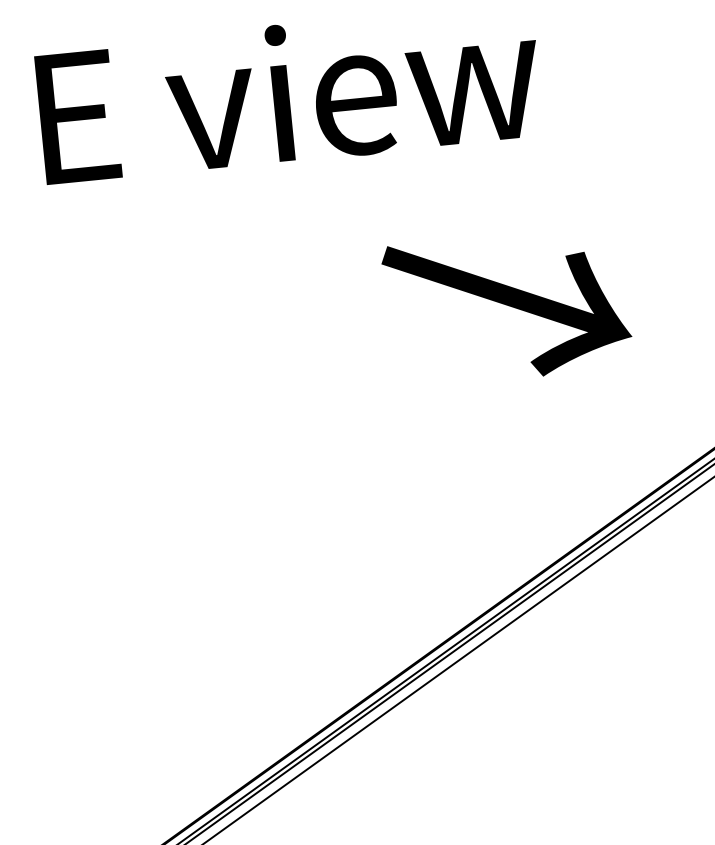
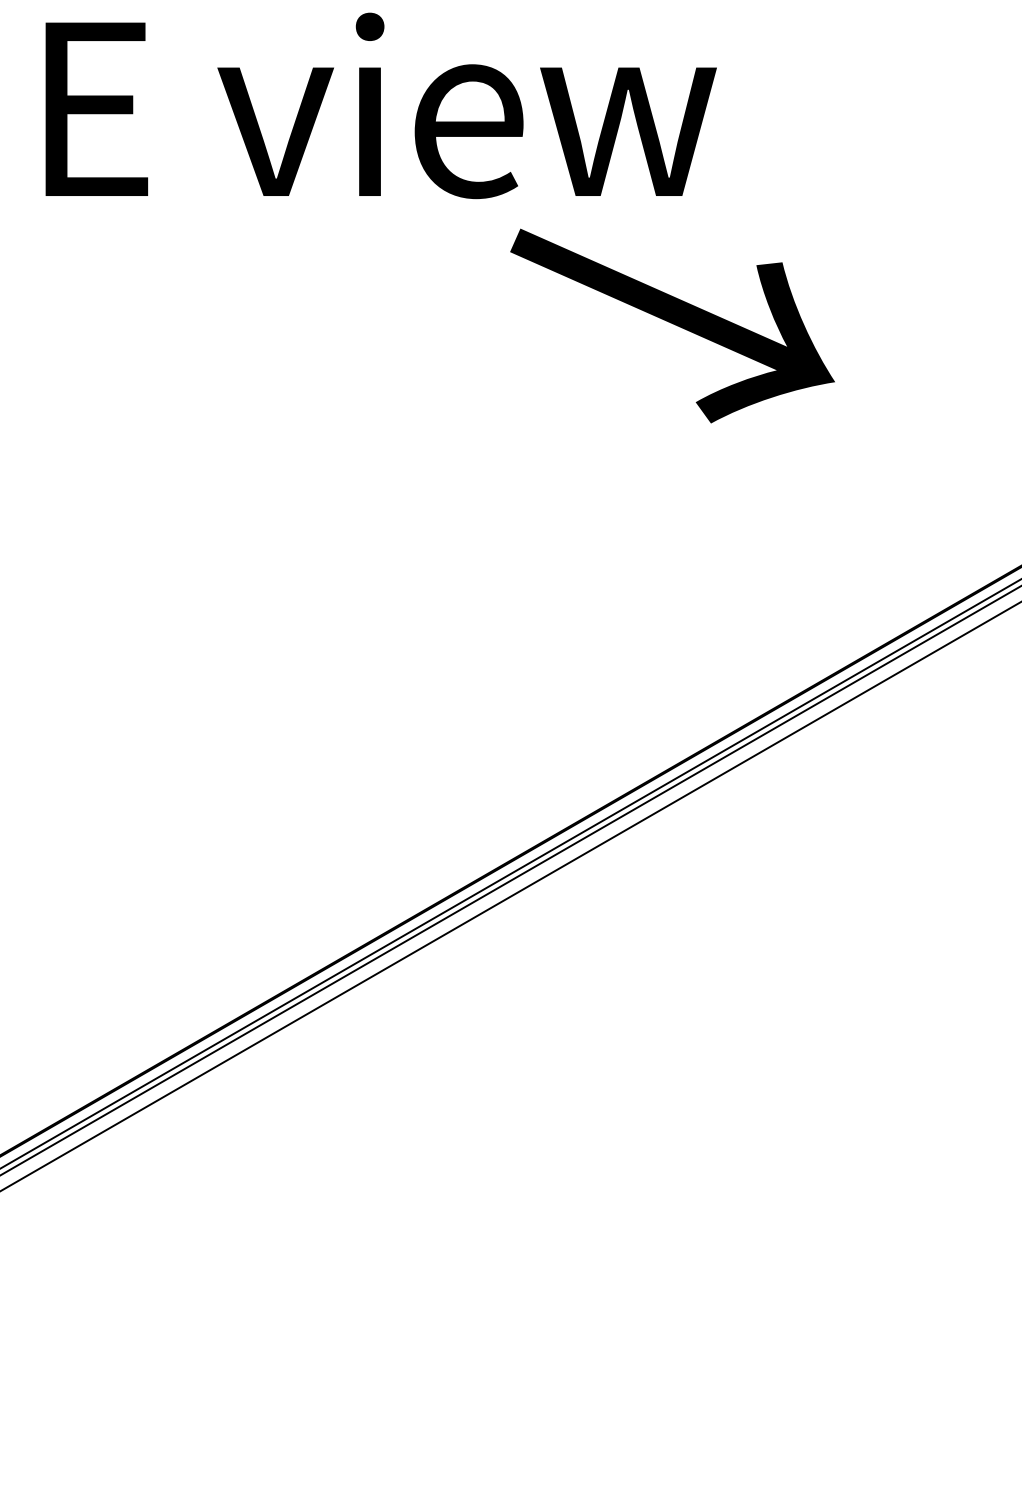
text: (507, 306) -> (672, 325), moved

